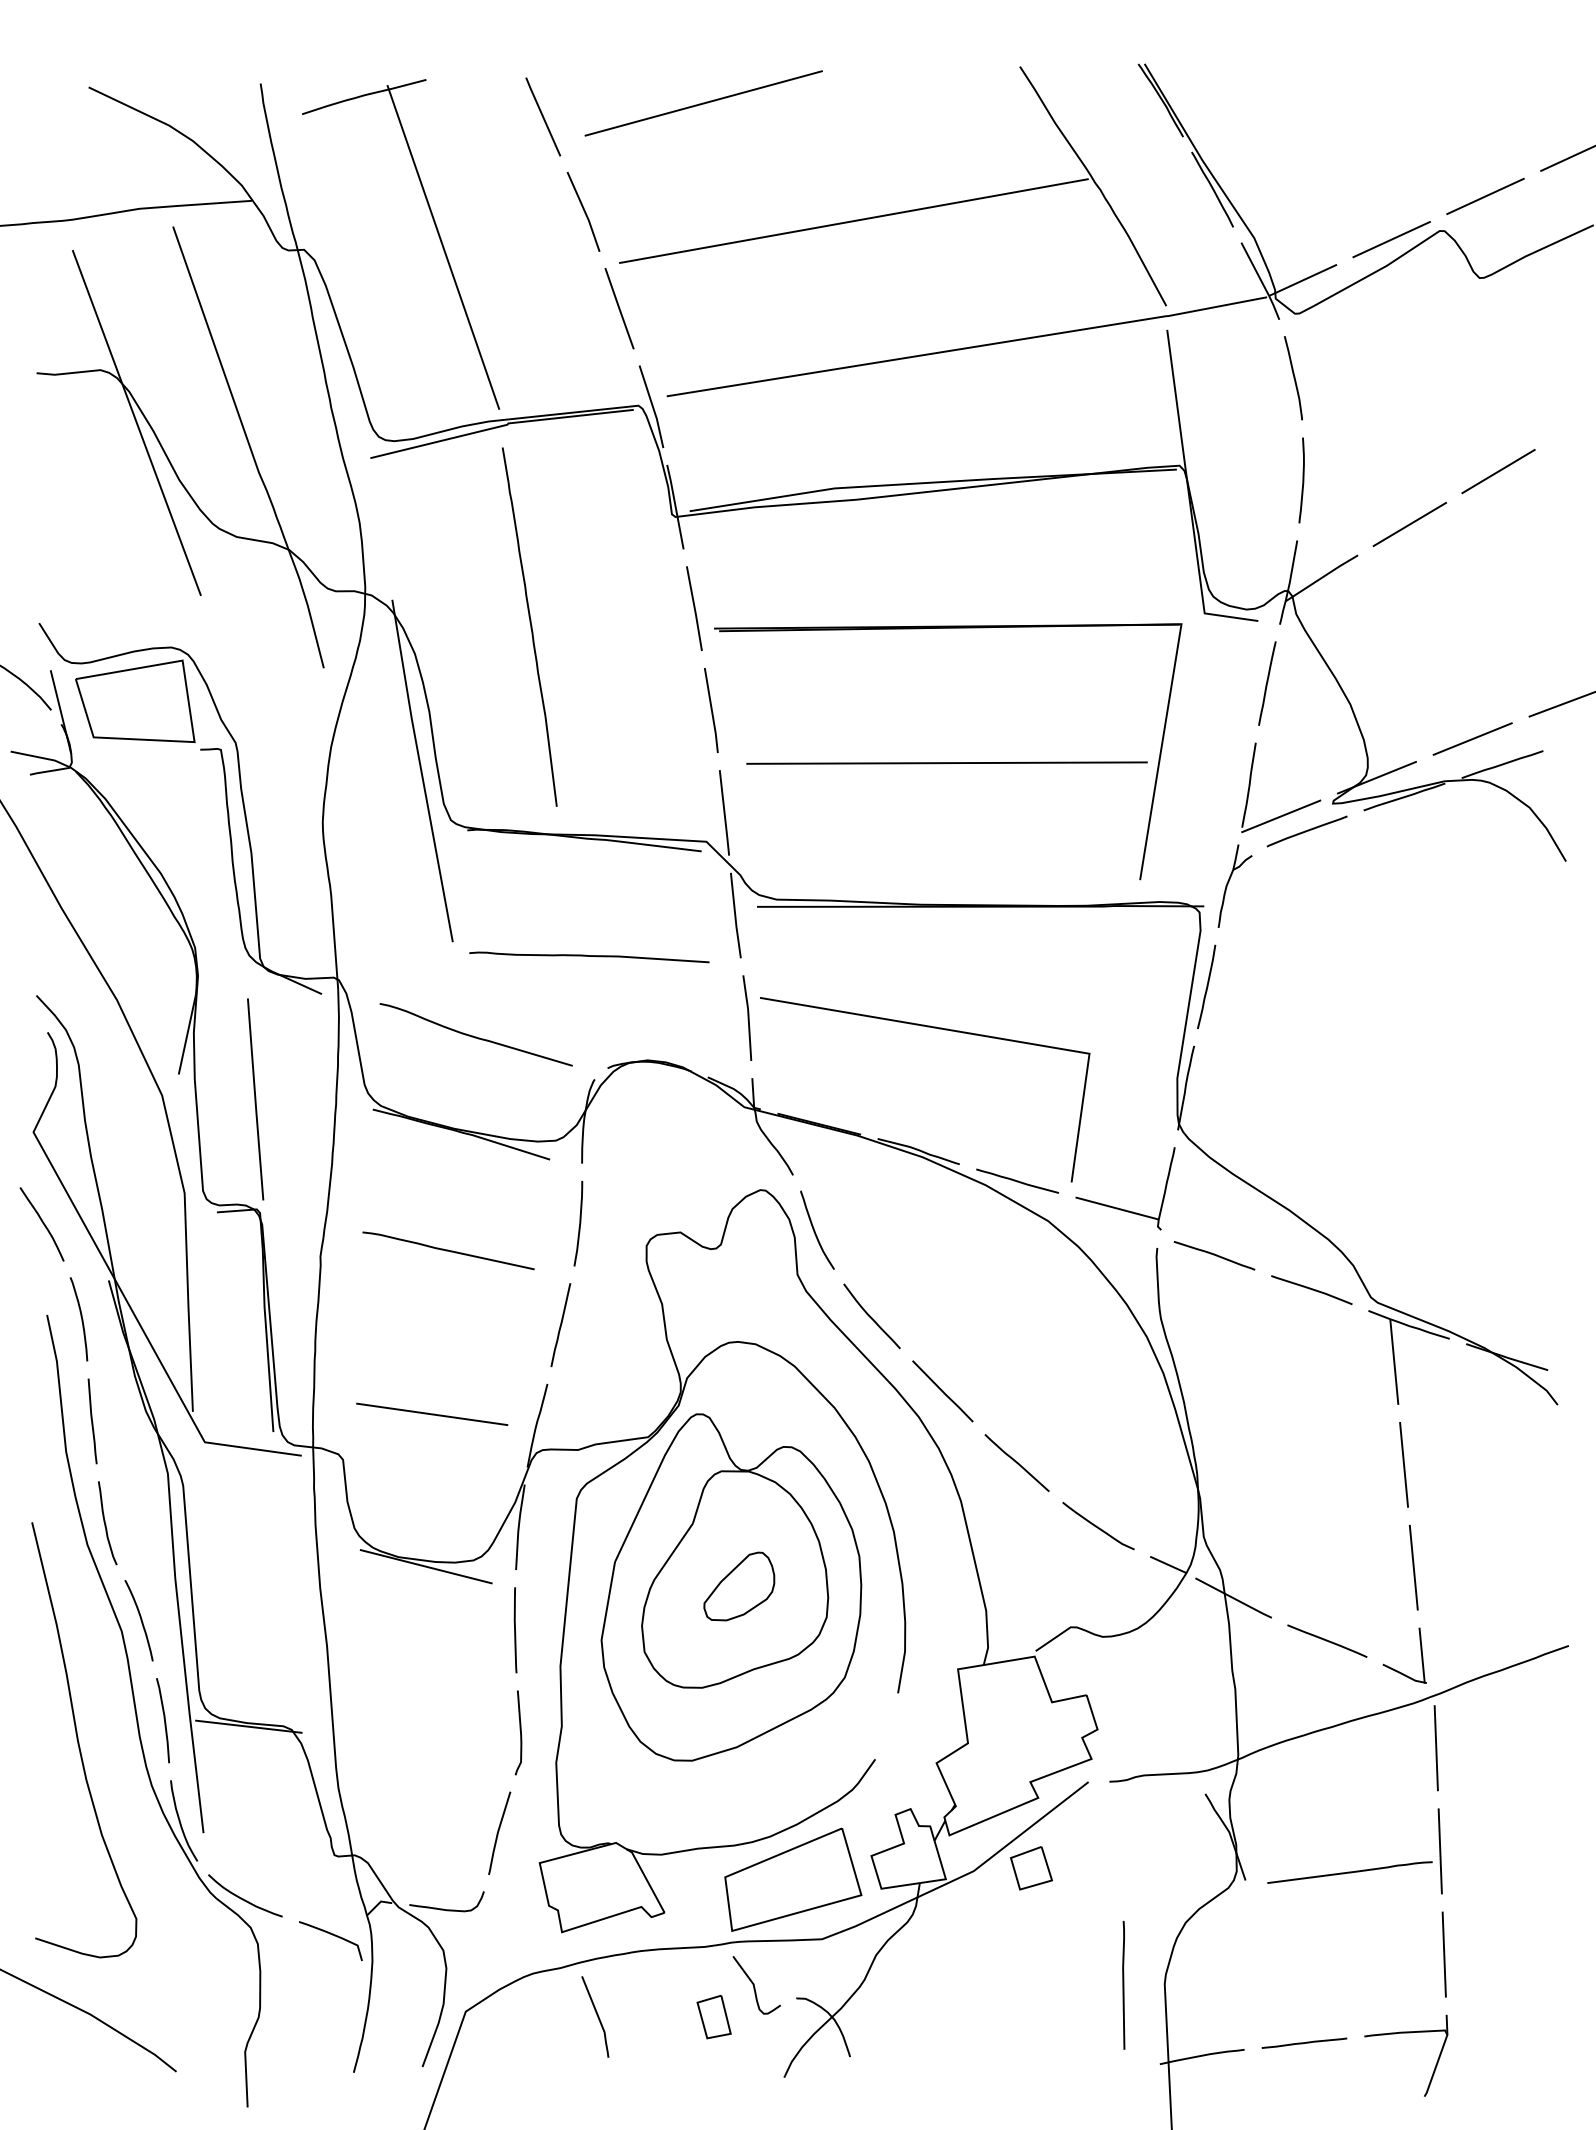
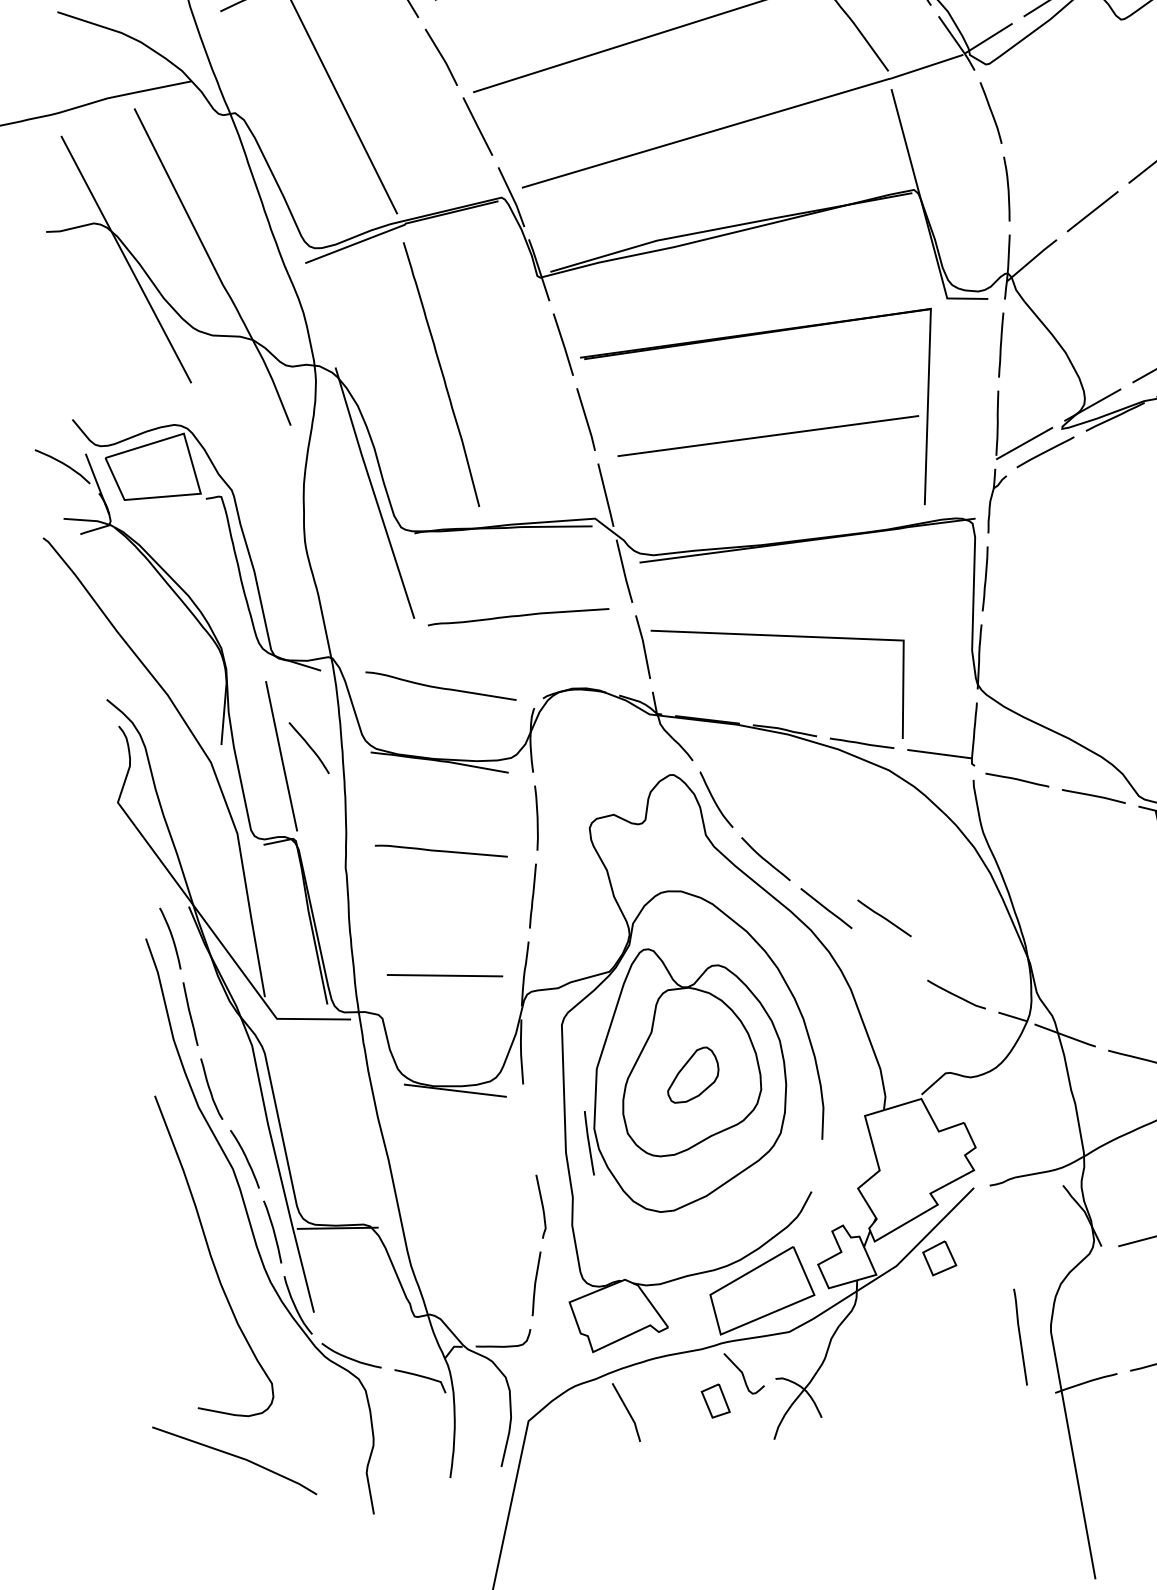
curve: (42, 1223) -> (309, 747), moved
line: (1016, 1462) -> (883, 918), moved
line: (515, 1630) -> (589, 1143), moved

